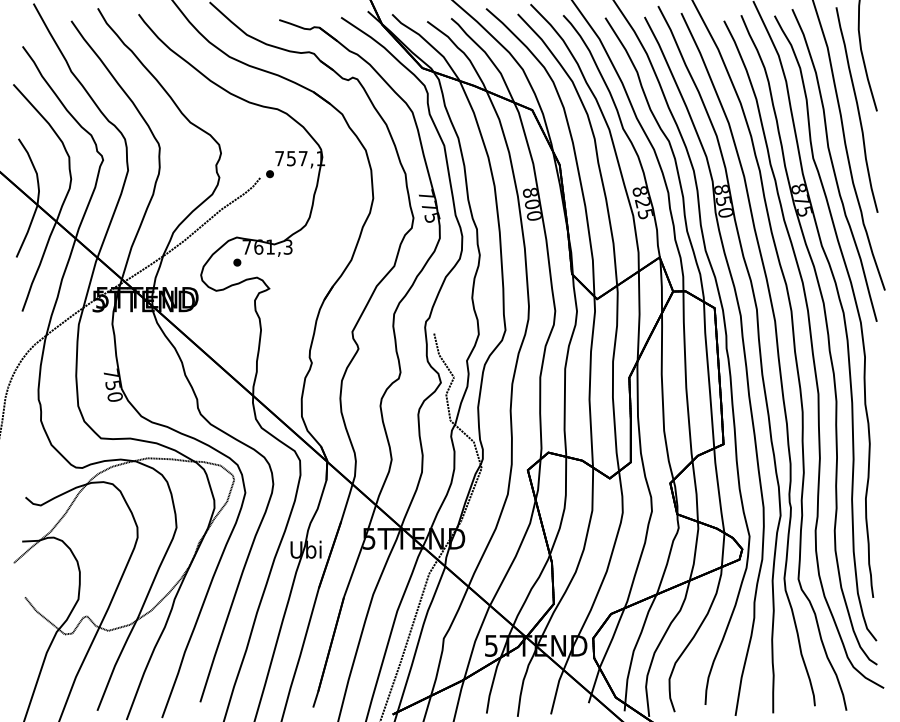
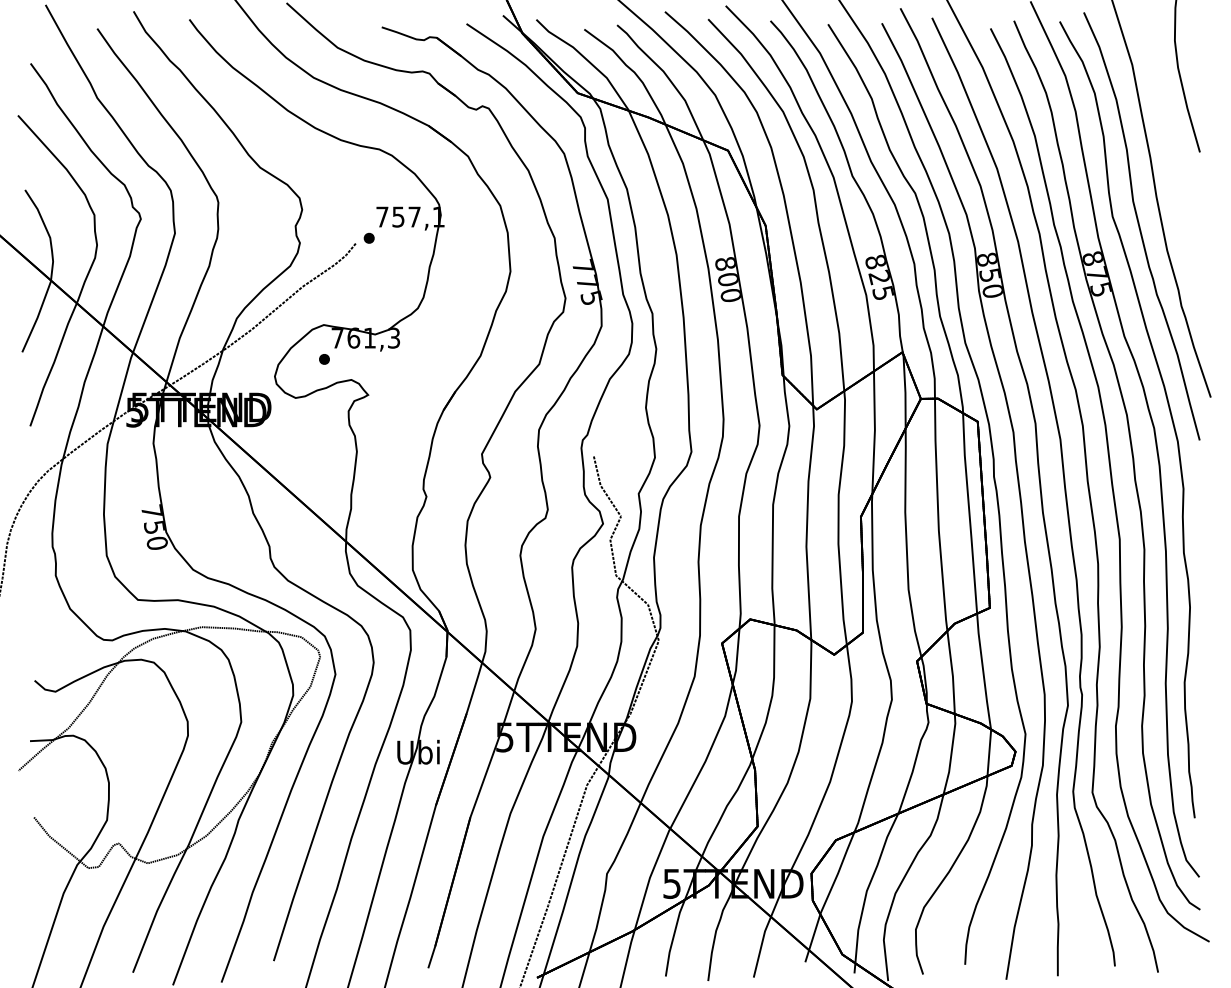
curve: (857, 110) -> (1173, 150), removed

